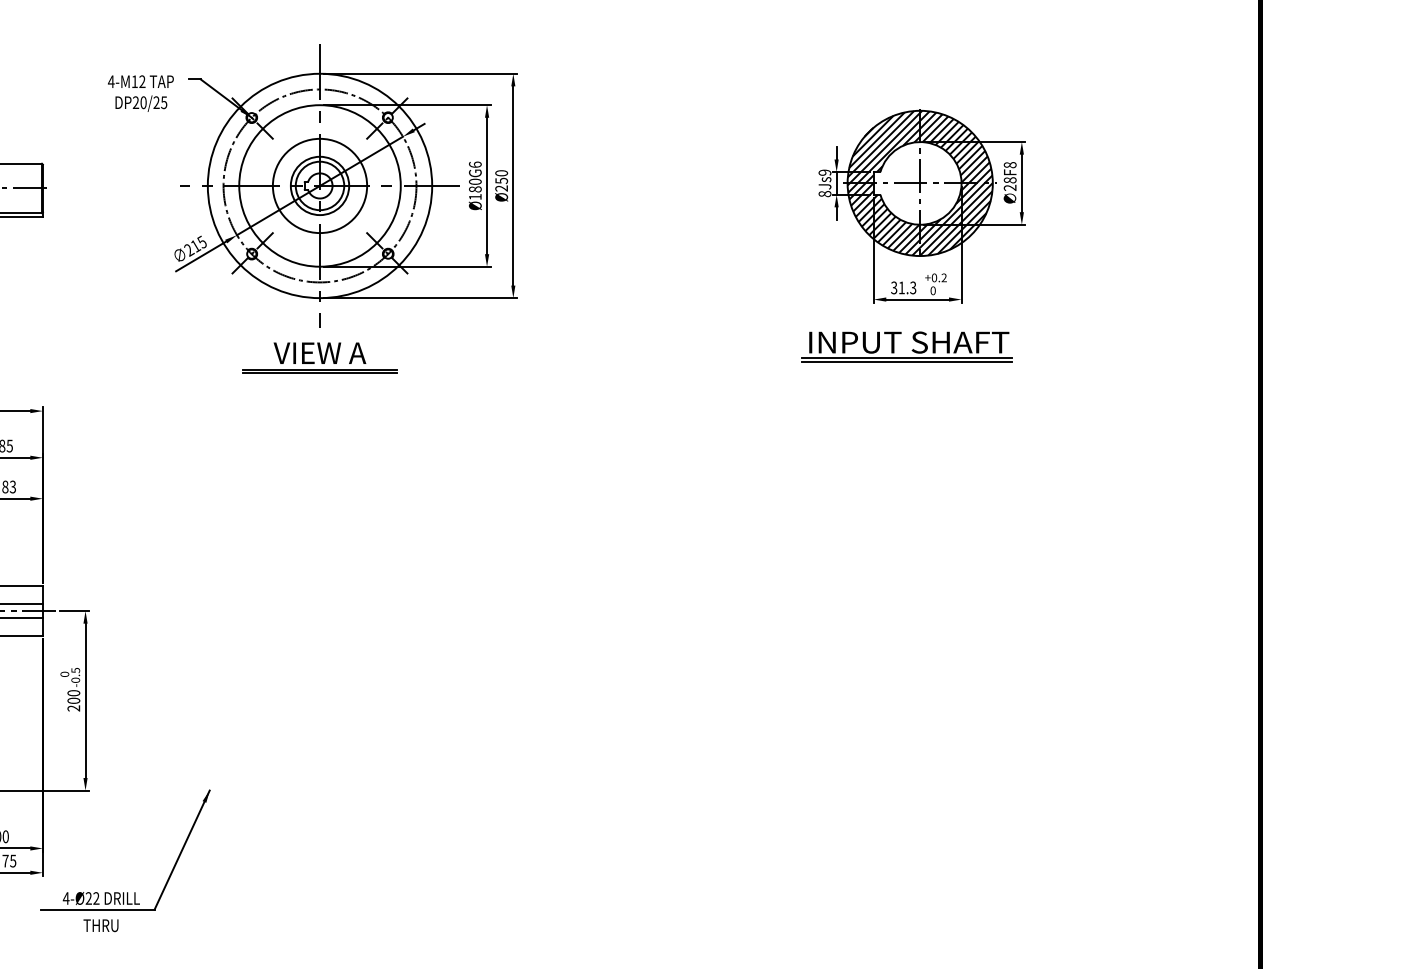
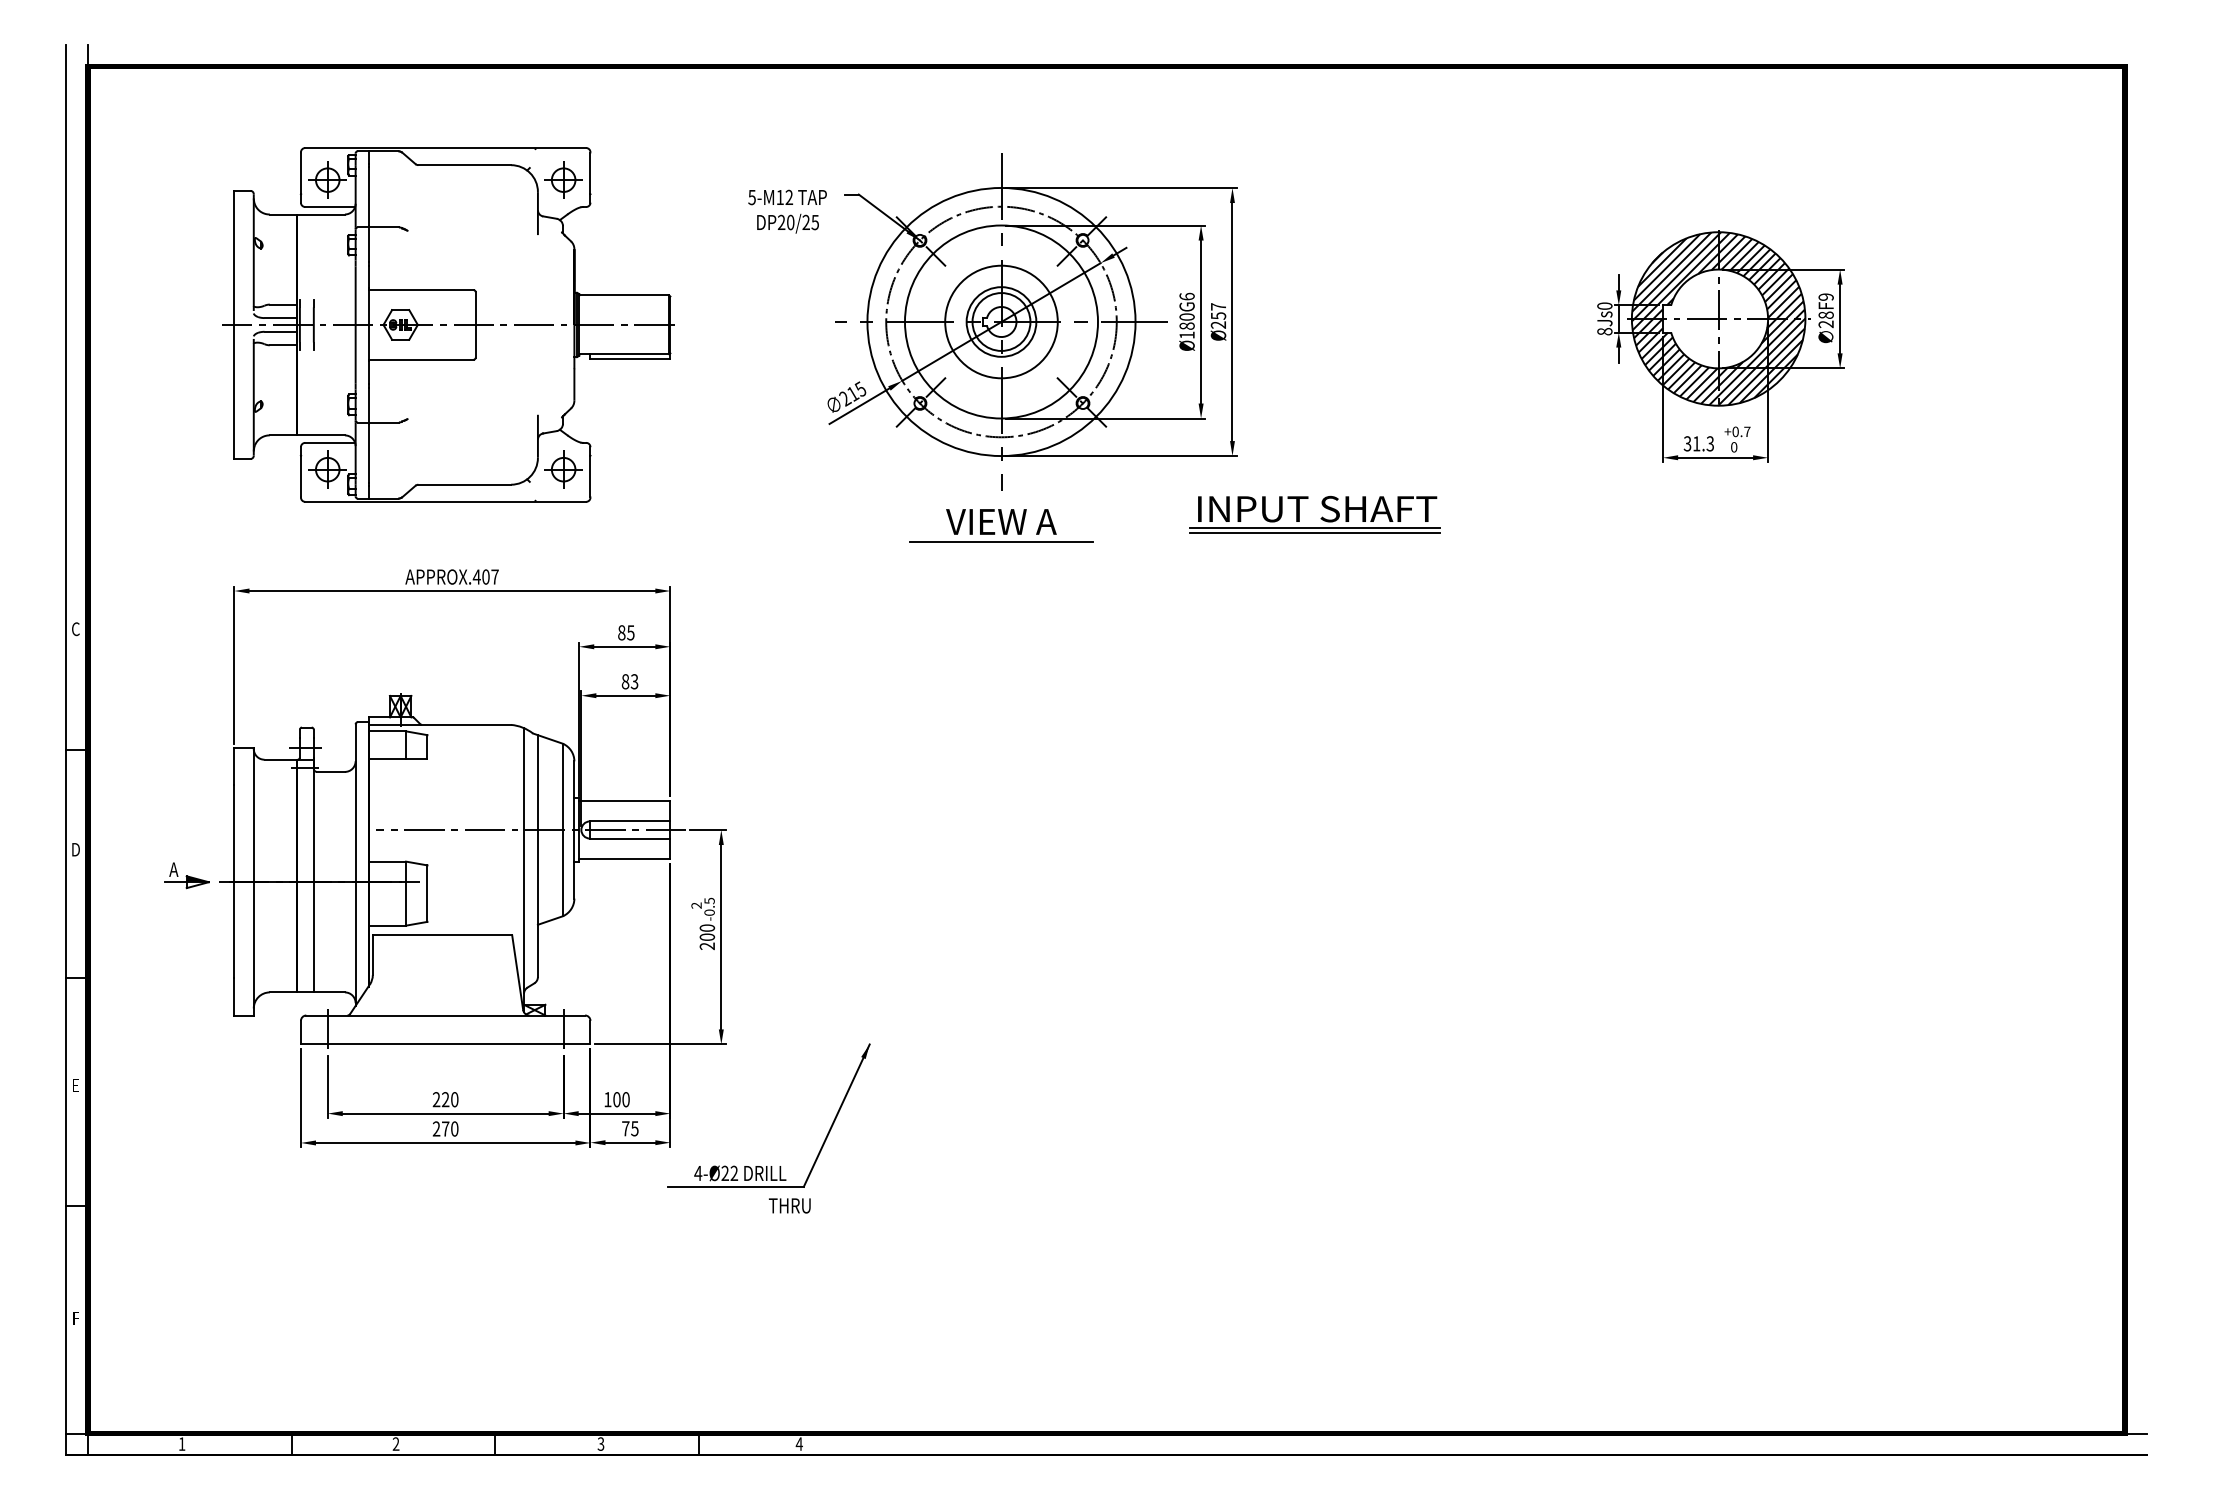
text: (111, 81) -> (752, 197), 4-M12 -> 5-M12
text: (1009, 164) -> (1825, 296), 28F8 -> 28F9
text: (501, 172) -> (1218, 306), Ø250 -> Ø257
text: (824, 172) -> (1604, 305), 8Js9 -> 8Js0
text: (944, 277) -> (1747, 431), +0.2 -> +0.7
part: (911, 350) -> (1320, 518), moved
line: (320, 372) -> (1001, 545), removed
text: (64, 674) -> (696, 905), 0 -> 2
text: (100, 925) -> (789, 1205), moved

